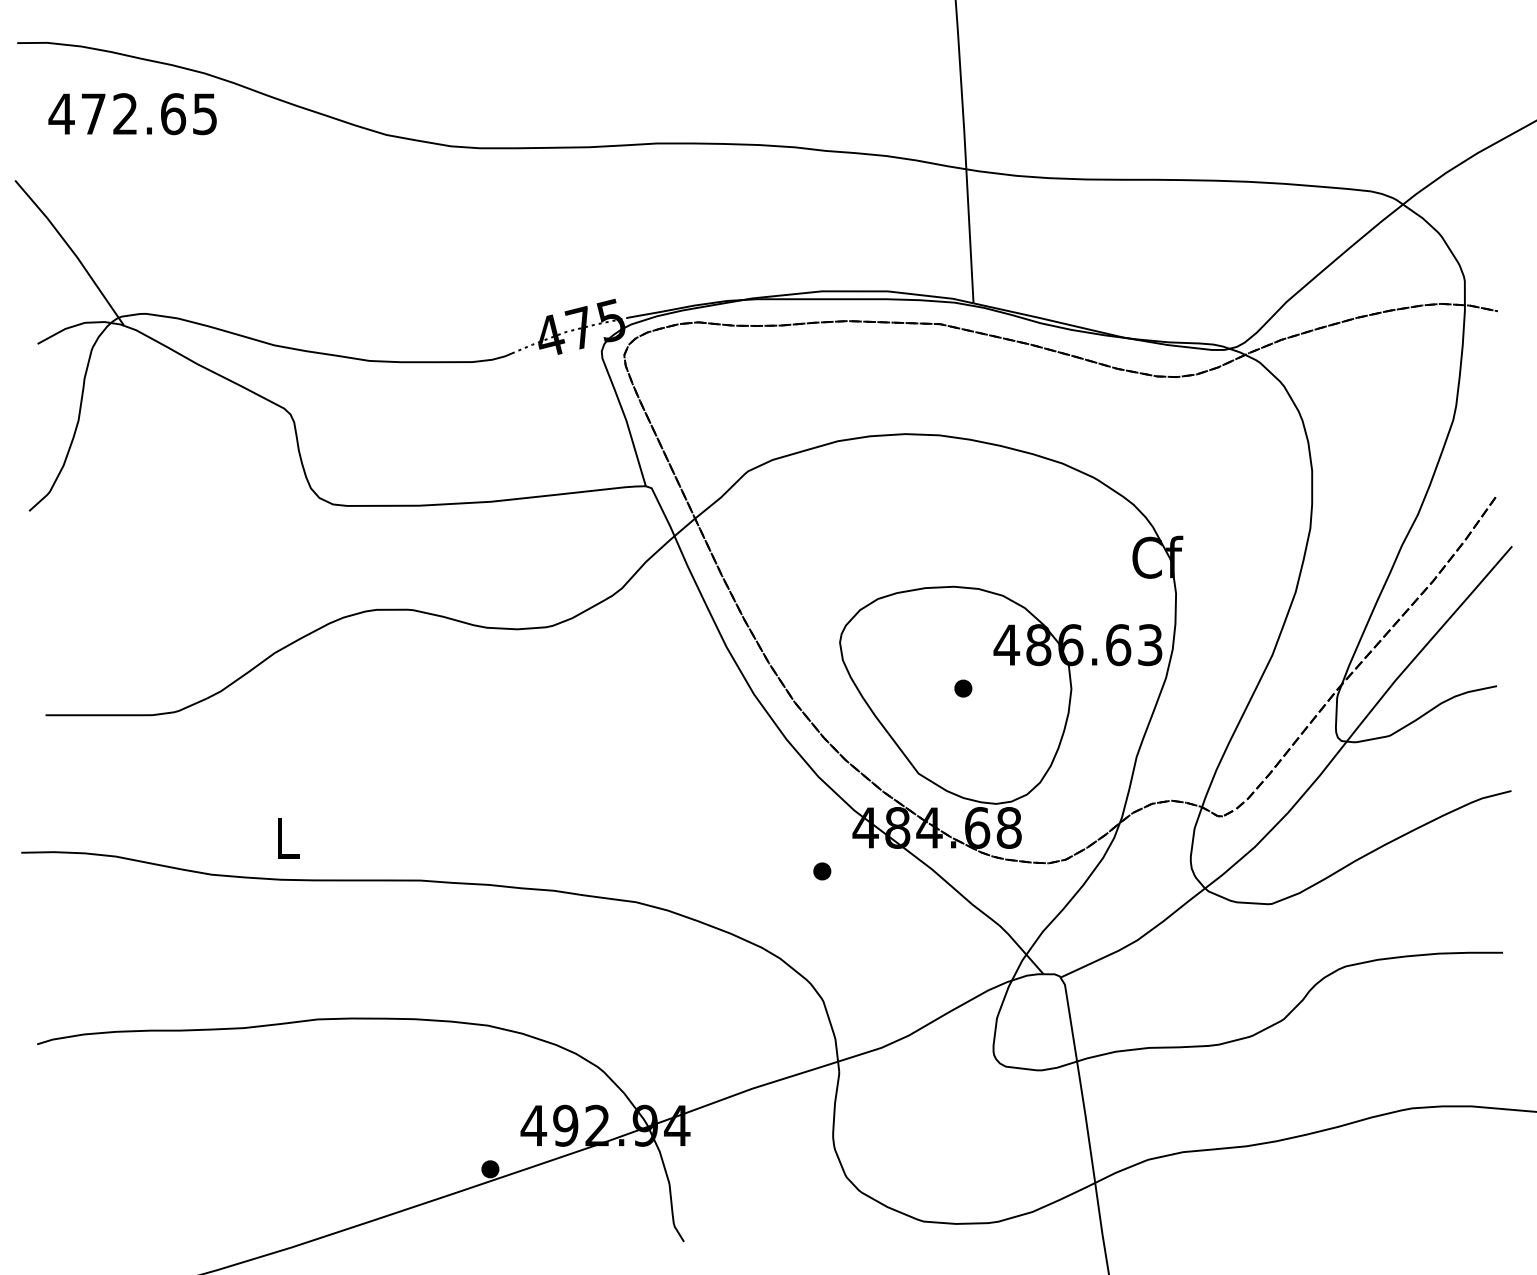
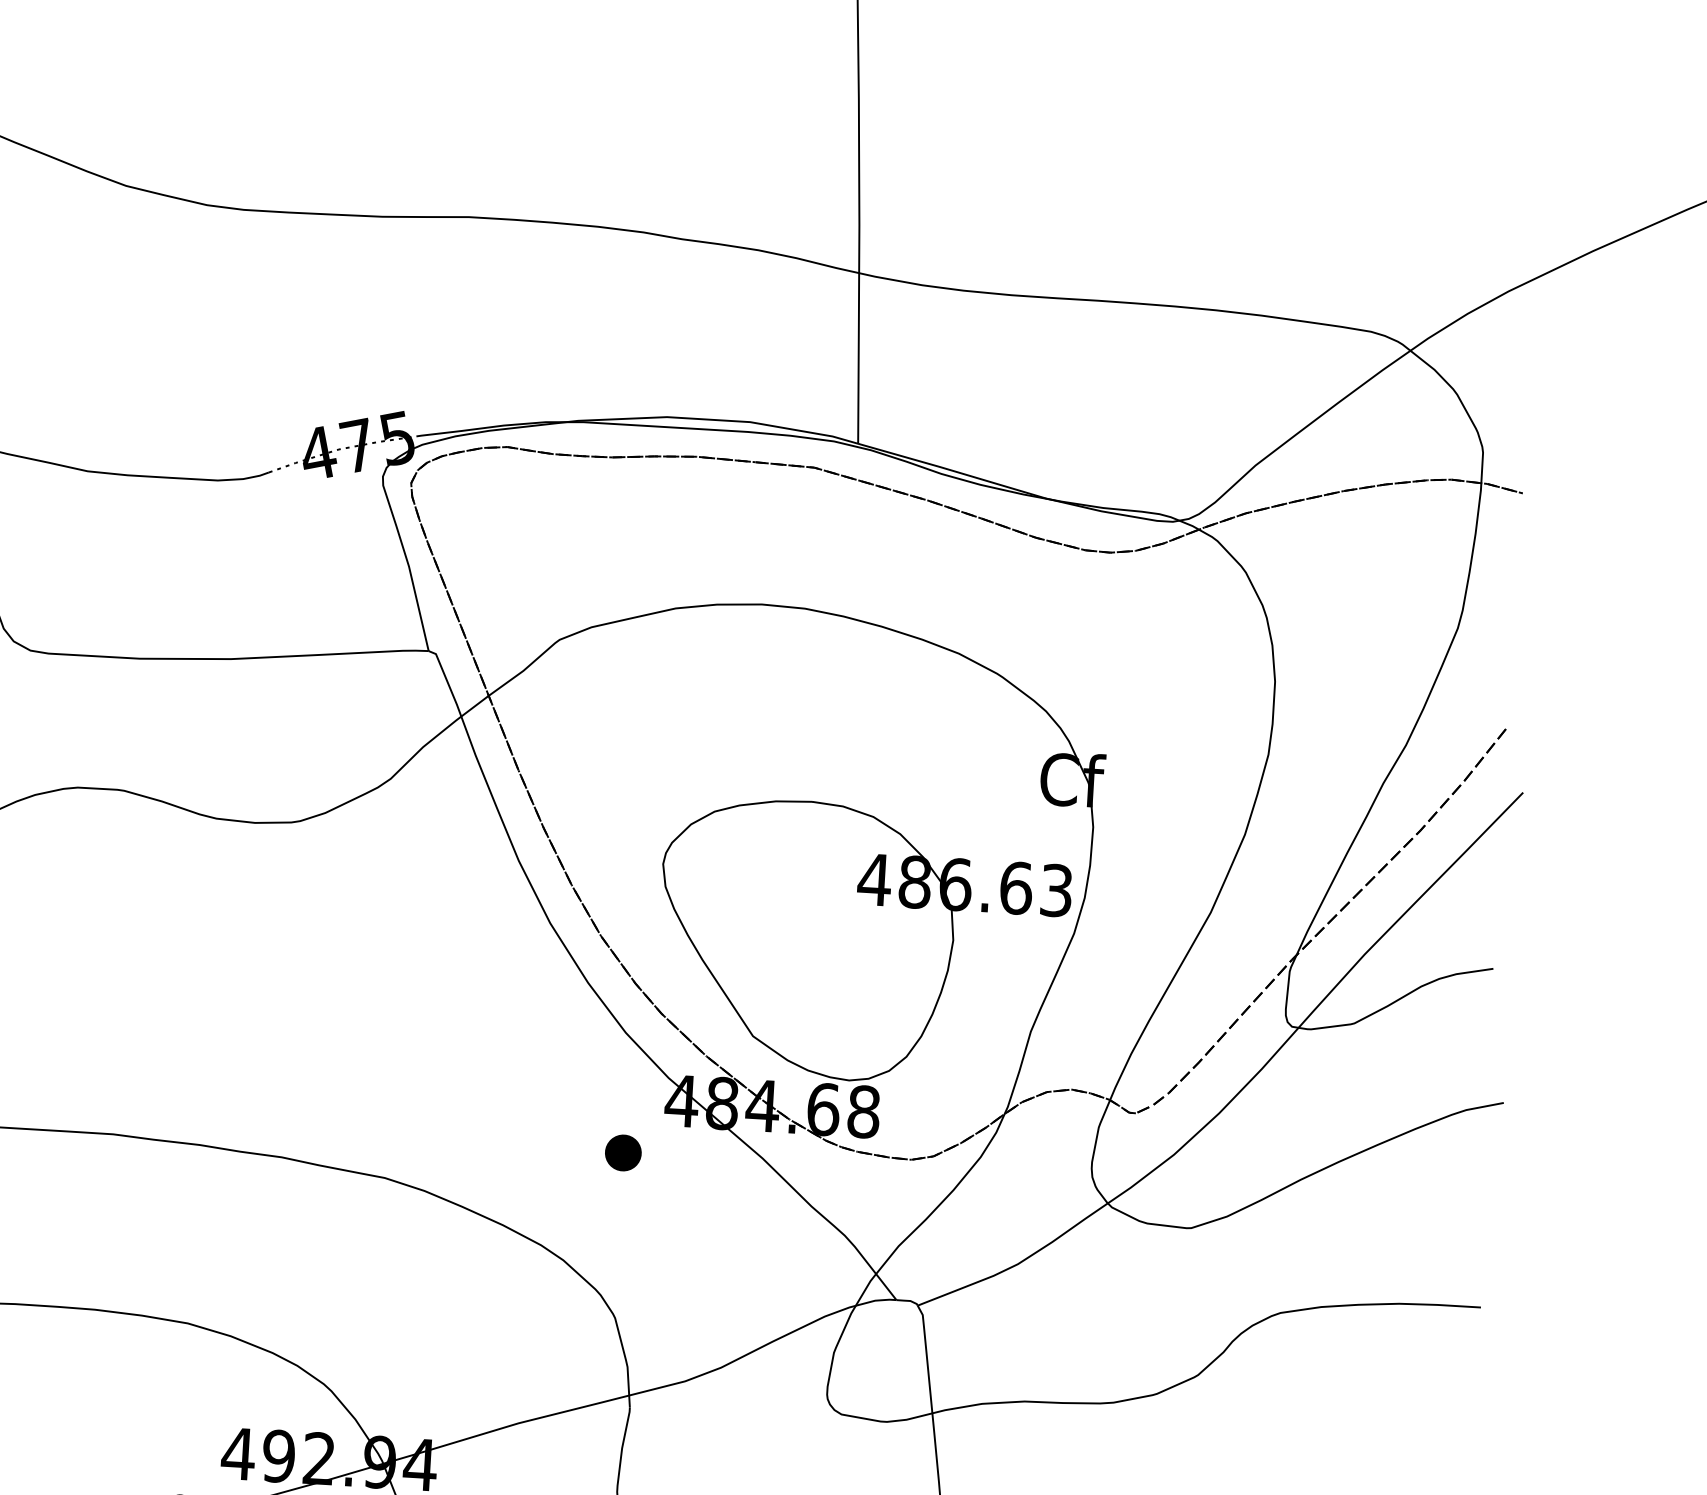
part: (963, 688) -> (816, 931), removed
part: (822, 871) -> (623, 1153), size x1.6

